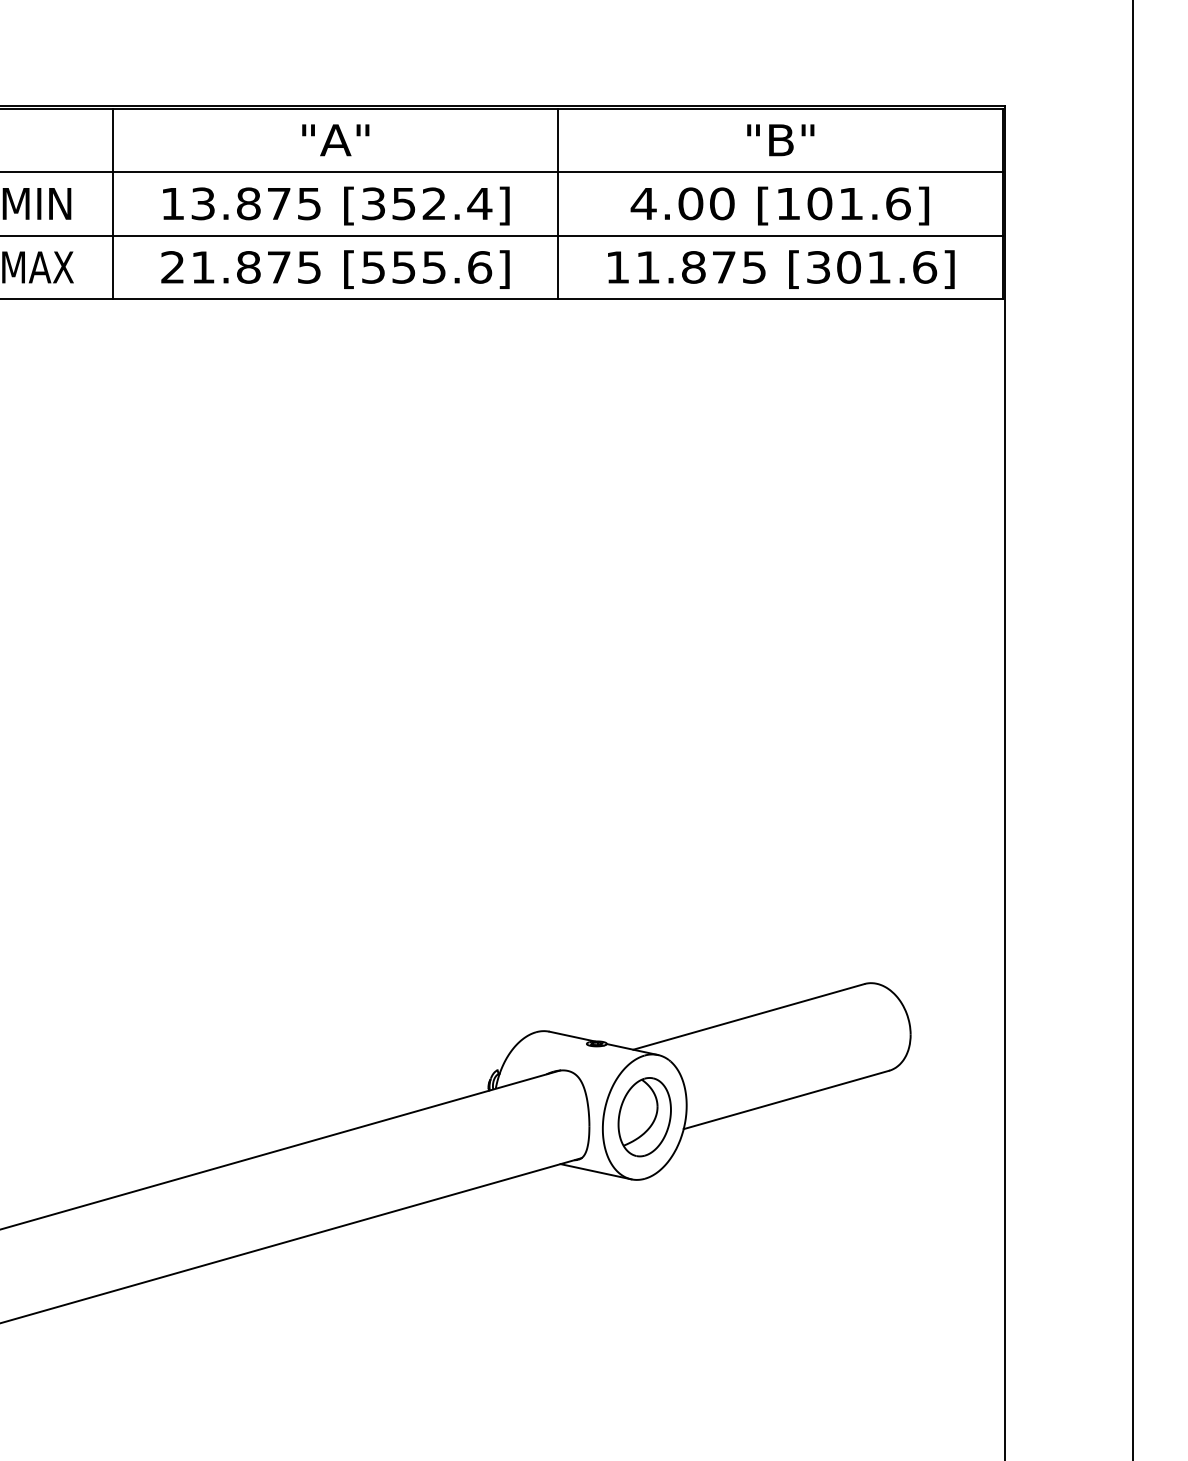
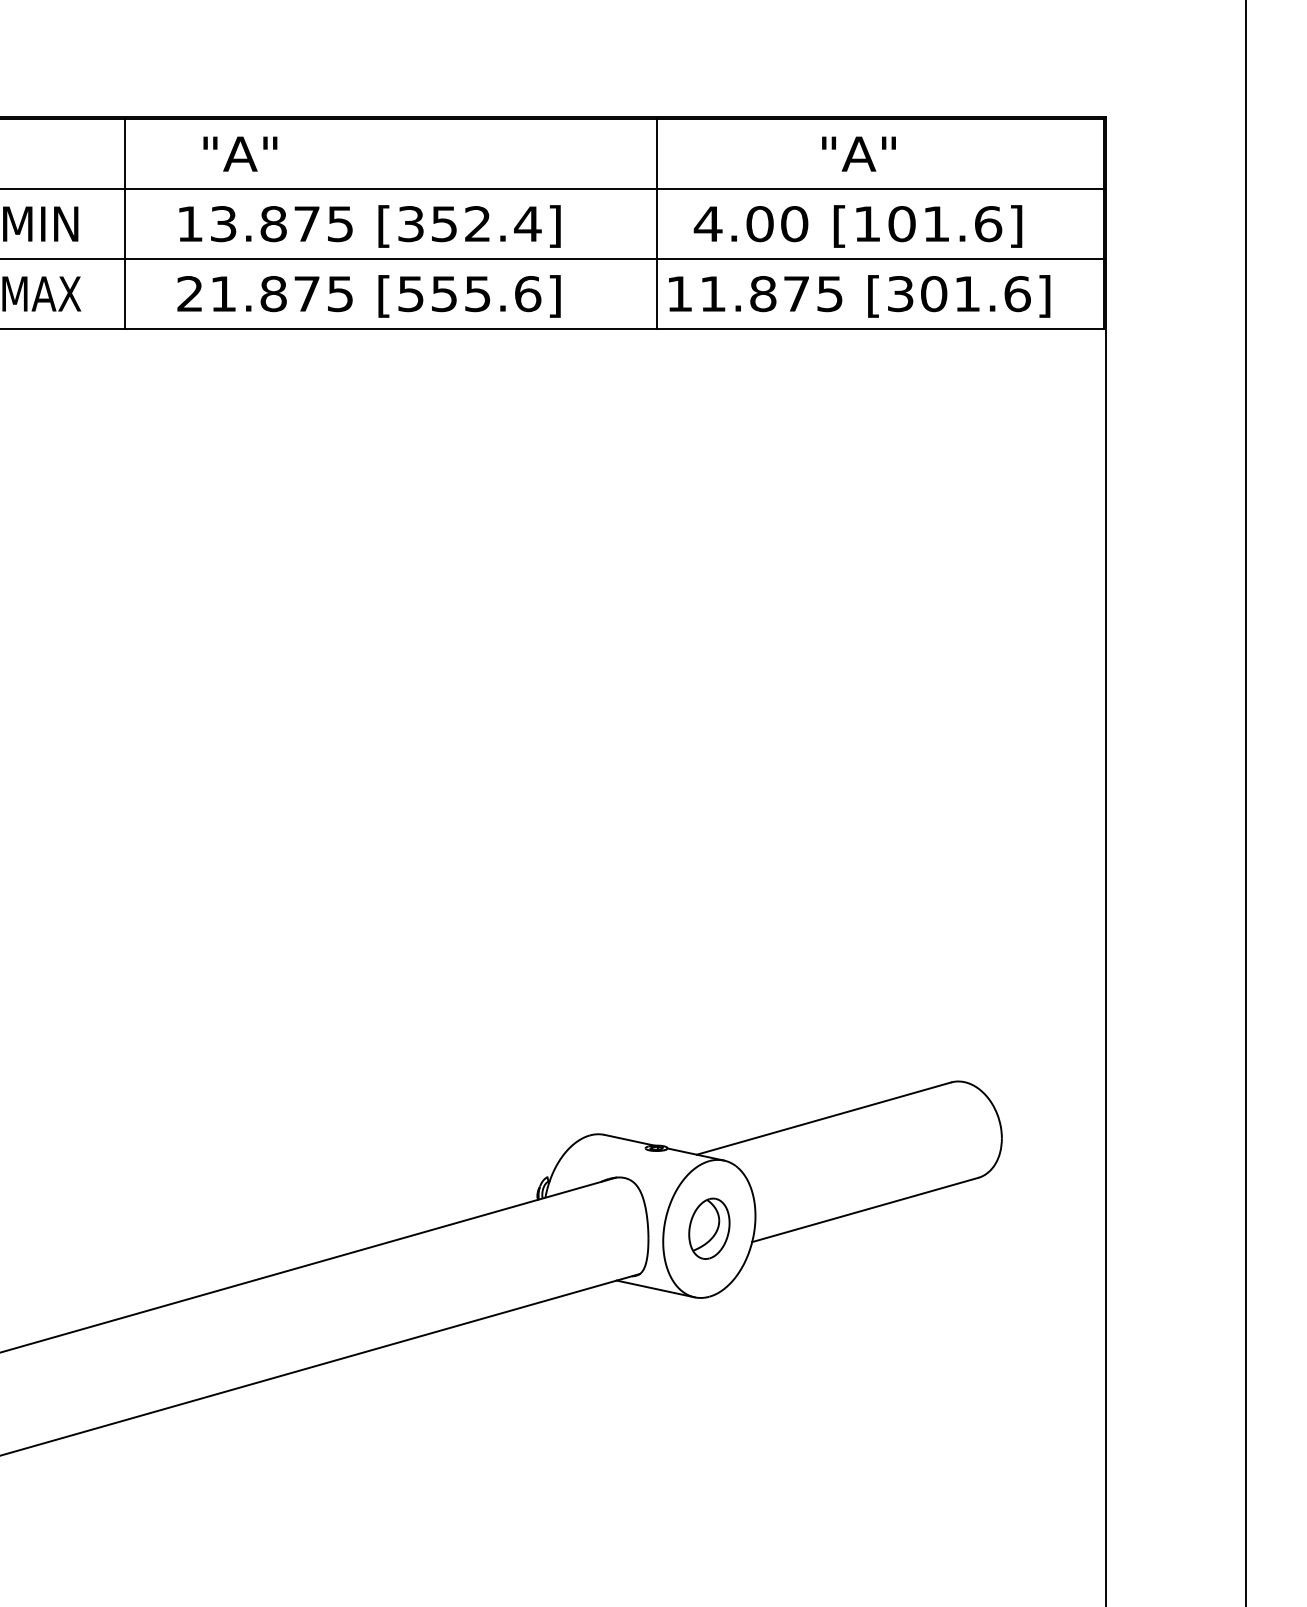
text: (335, 139) -> (240, 153), moved
text: (780, 139) -> (858, 153), "B" -> "A"
line: (558, 204) -> (657, 224), moved
part: (644, 1116) -> (709, 1228), size x0.7

